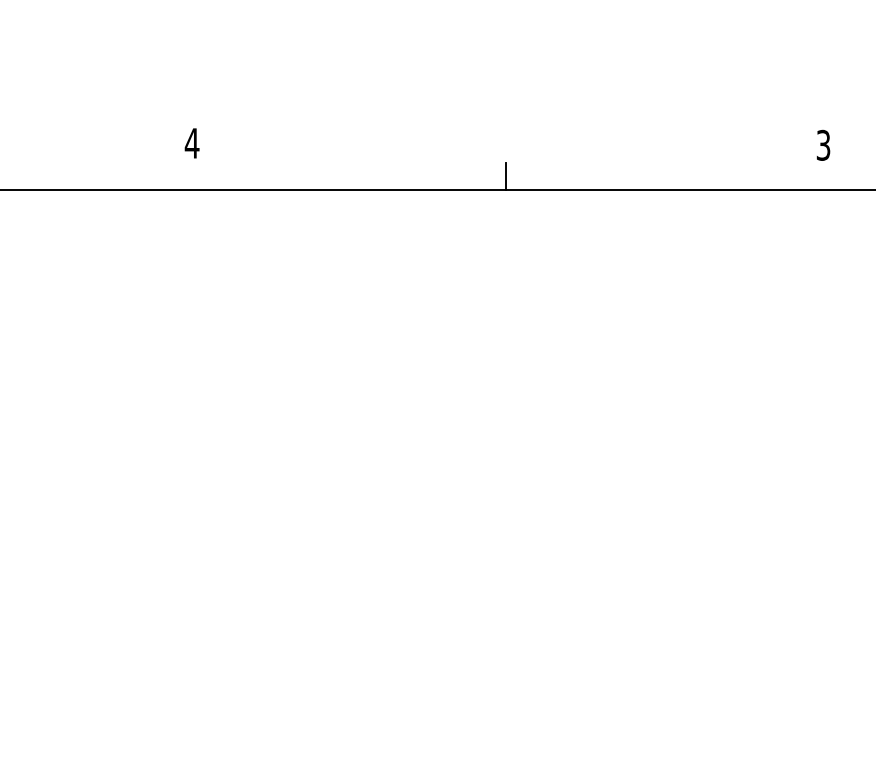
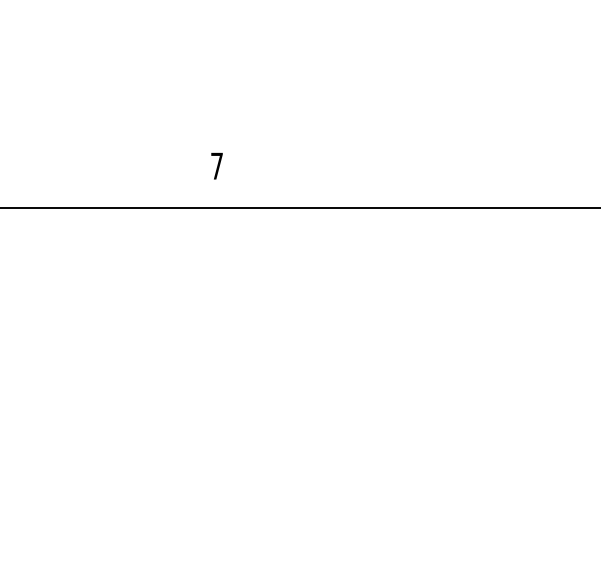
text: (191, 143) -> (216, 166), 4 -> 7
line: (505, 176) -> (494, 195), removed

